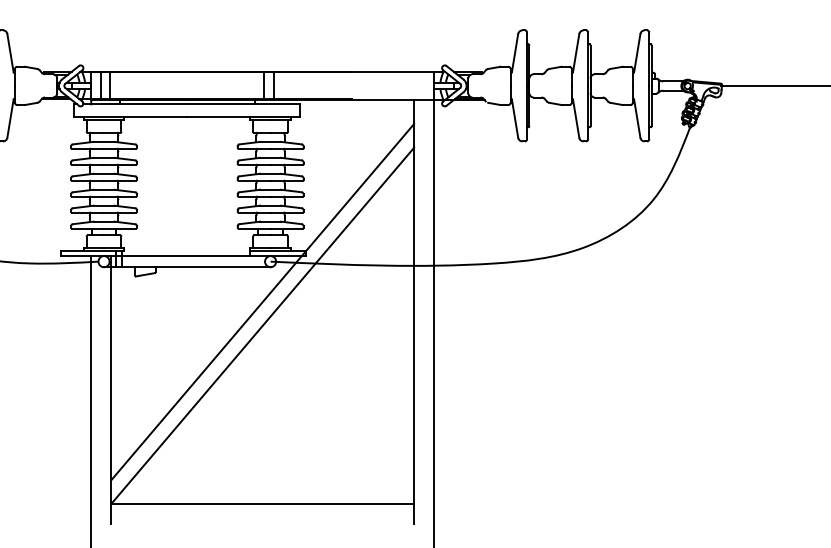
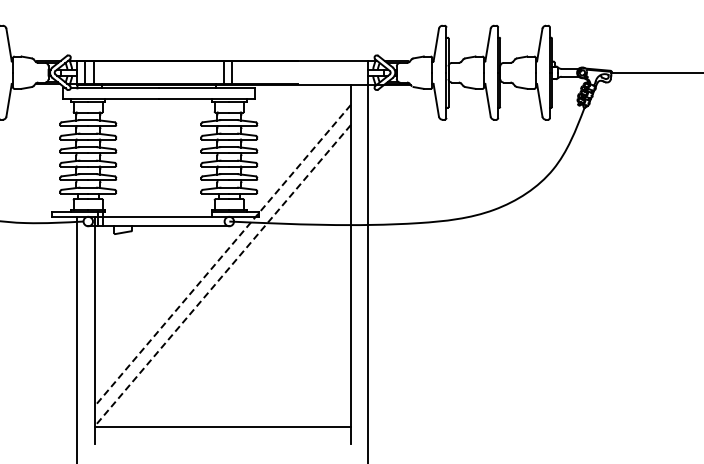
line: (262, 301) -> (222, 255), solid -> dashed
line: (262, 325) -> (222, 275), solid -> dashed

